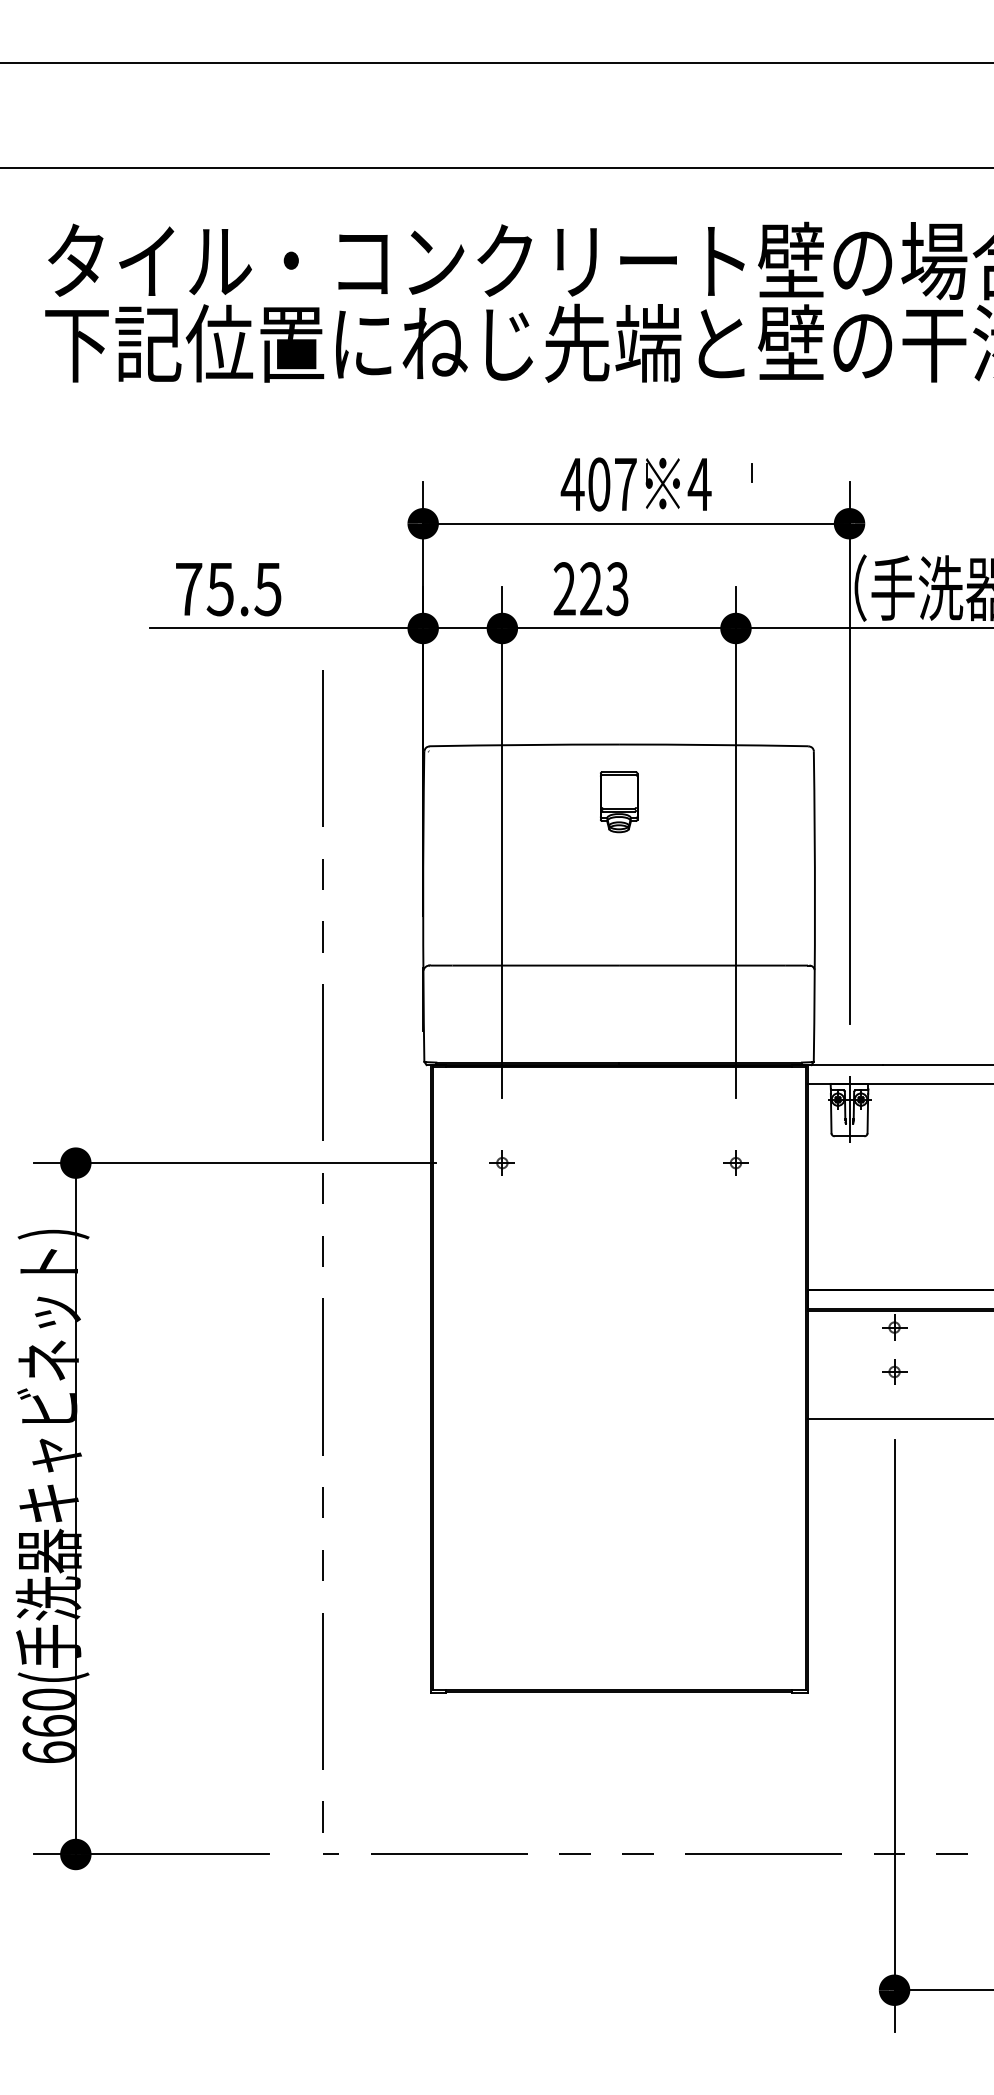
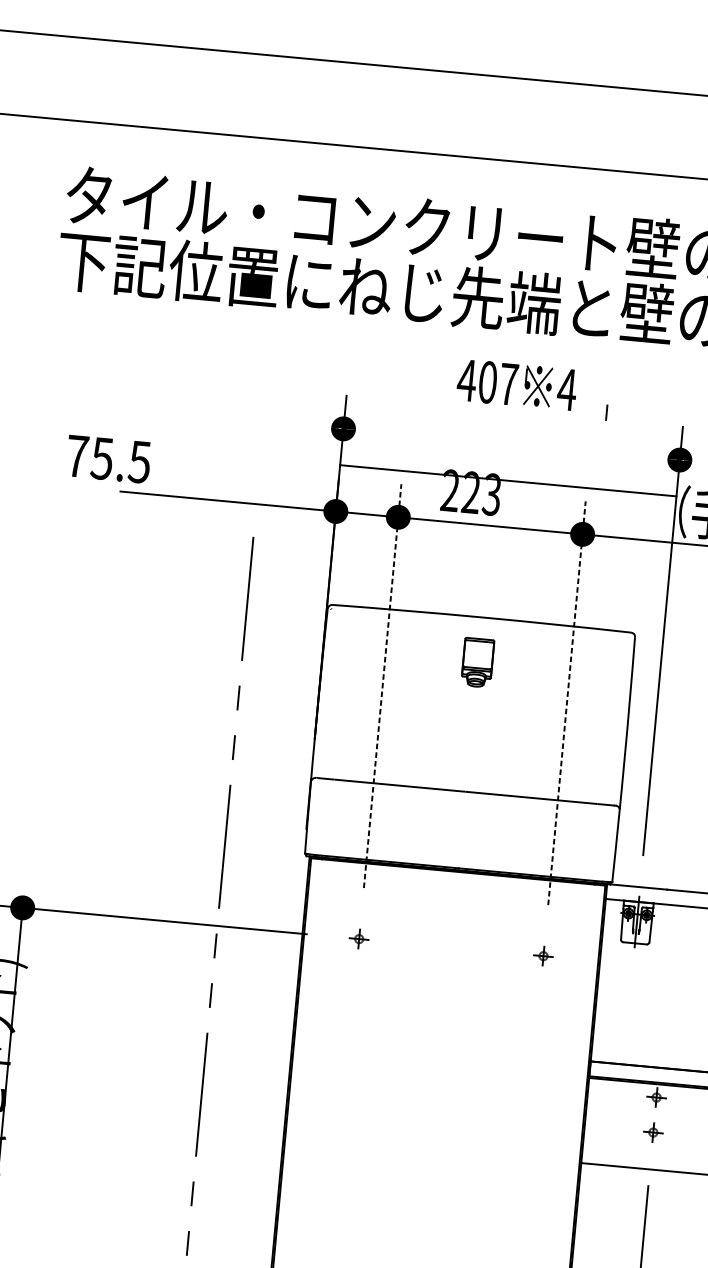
part: (629, 483) -> (511, 383), moved
line: (636, 523) -> (508, 480), moved
text: (228, 589) -> (108, 459), moved
line: (502, 842) -> (382, 686), solid -> dashed
line: (735, 842) -> (566, 703), solid -> dashed

